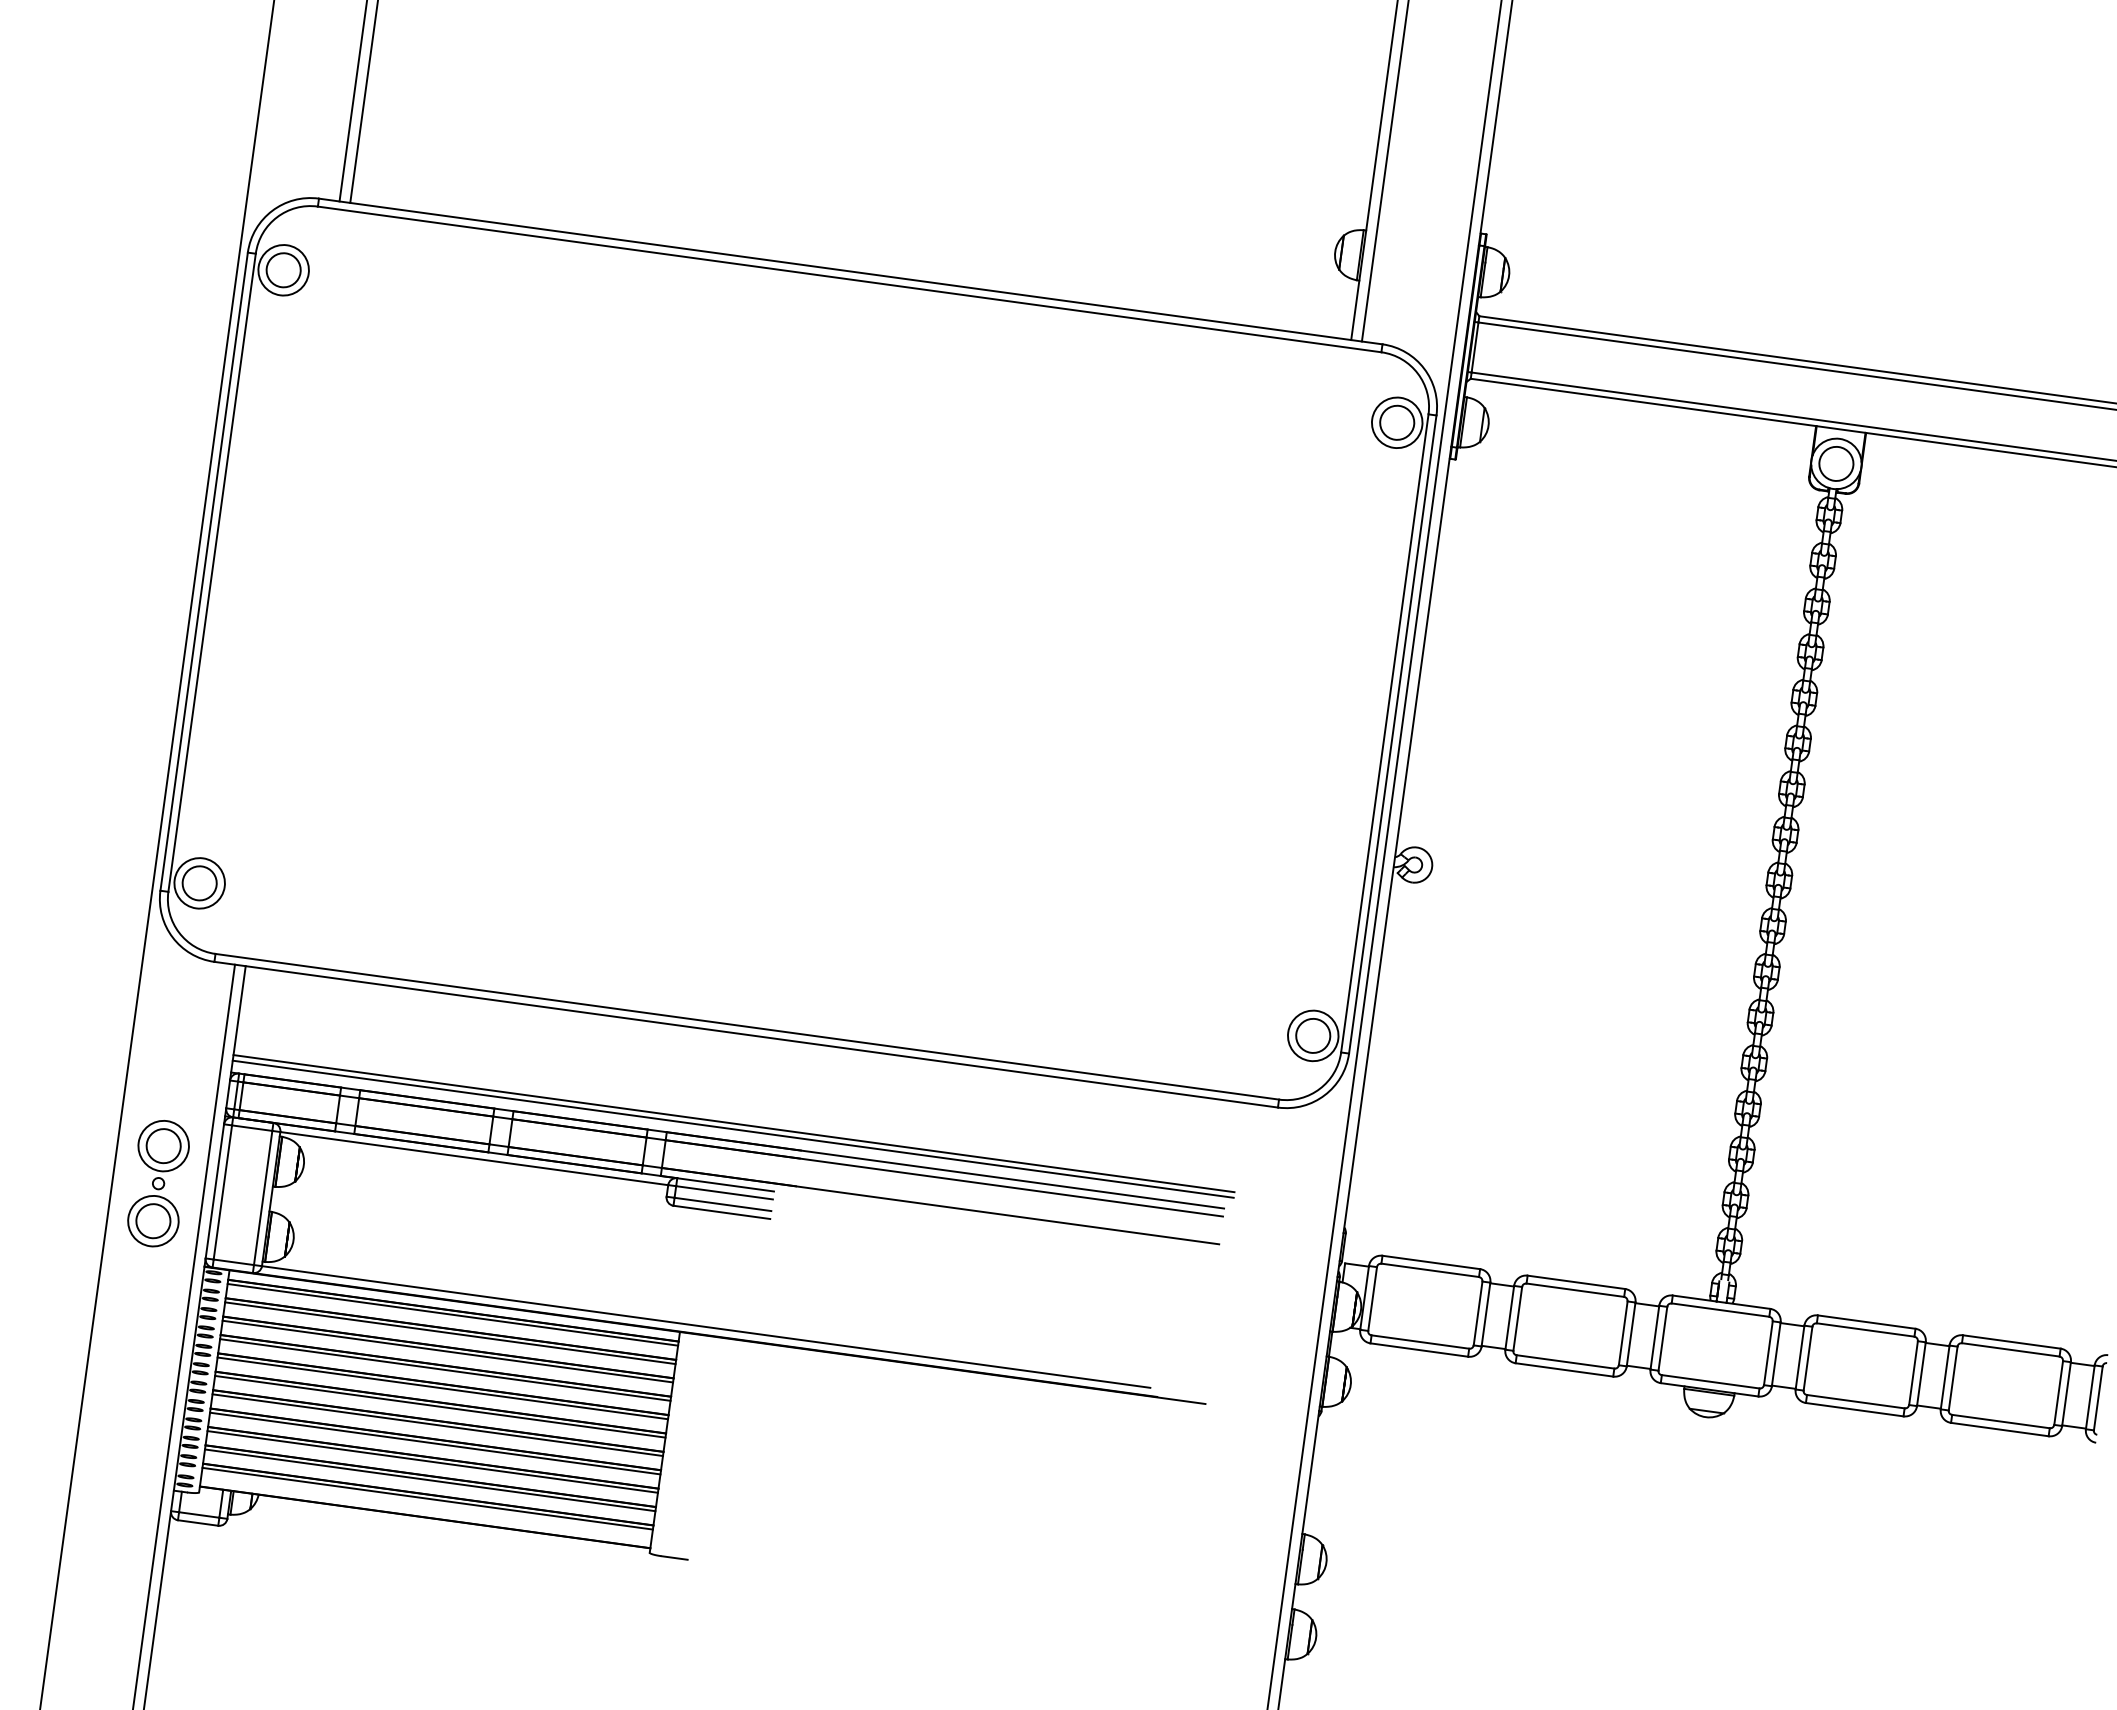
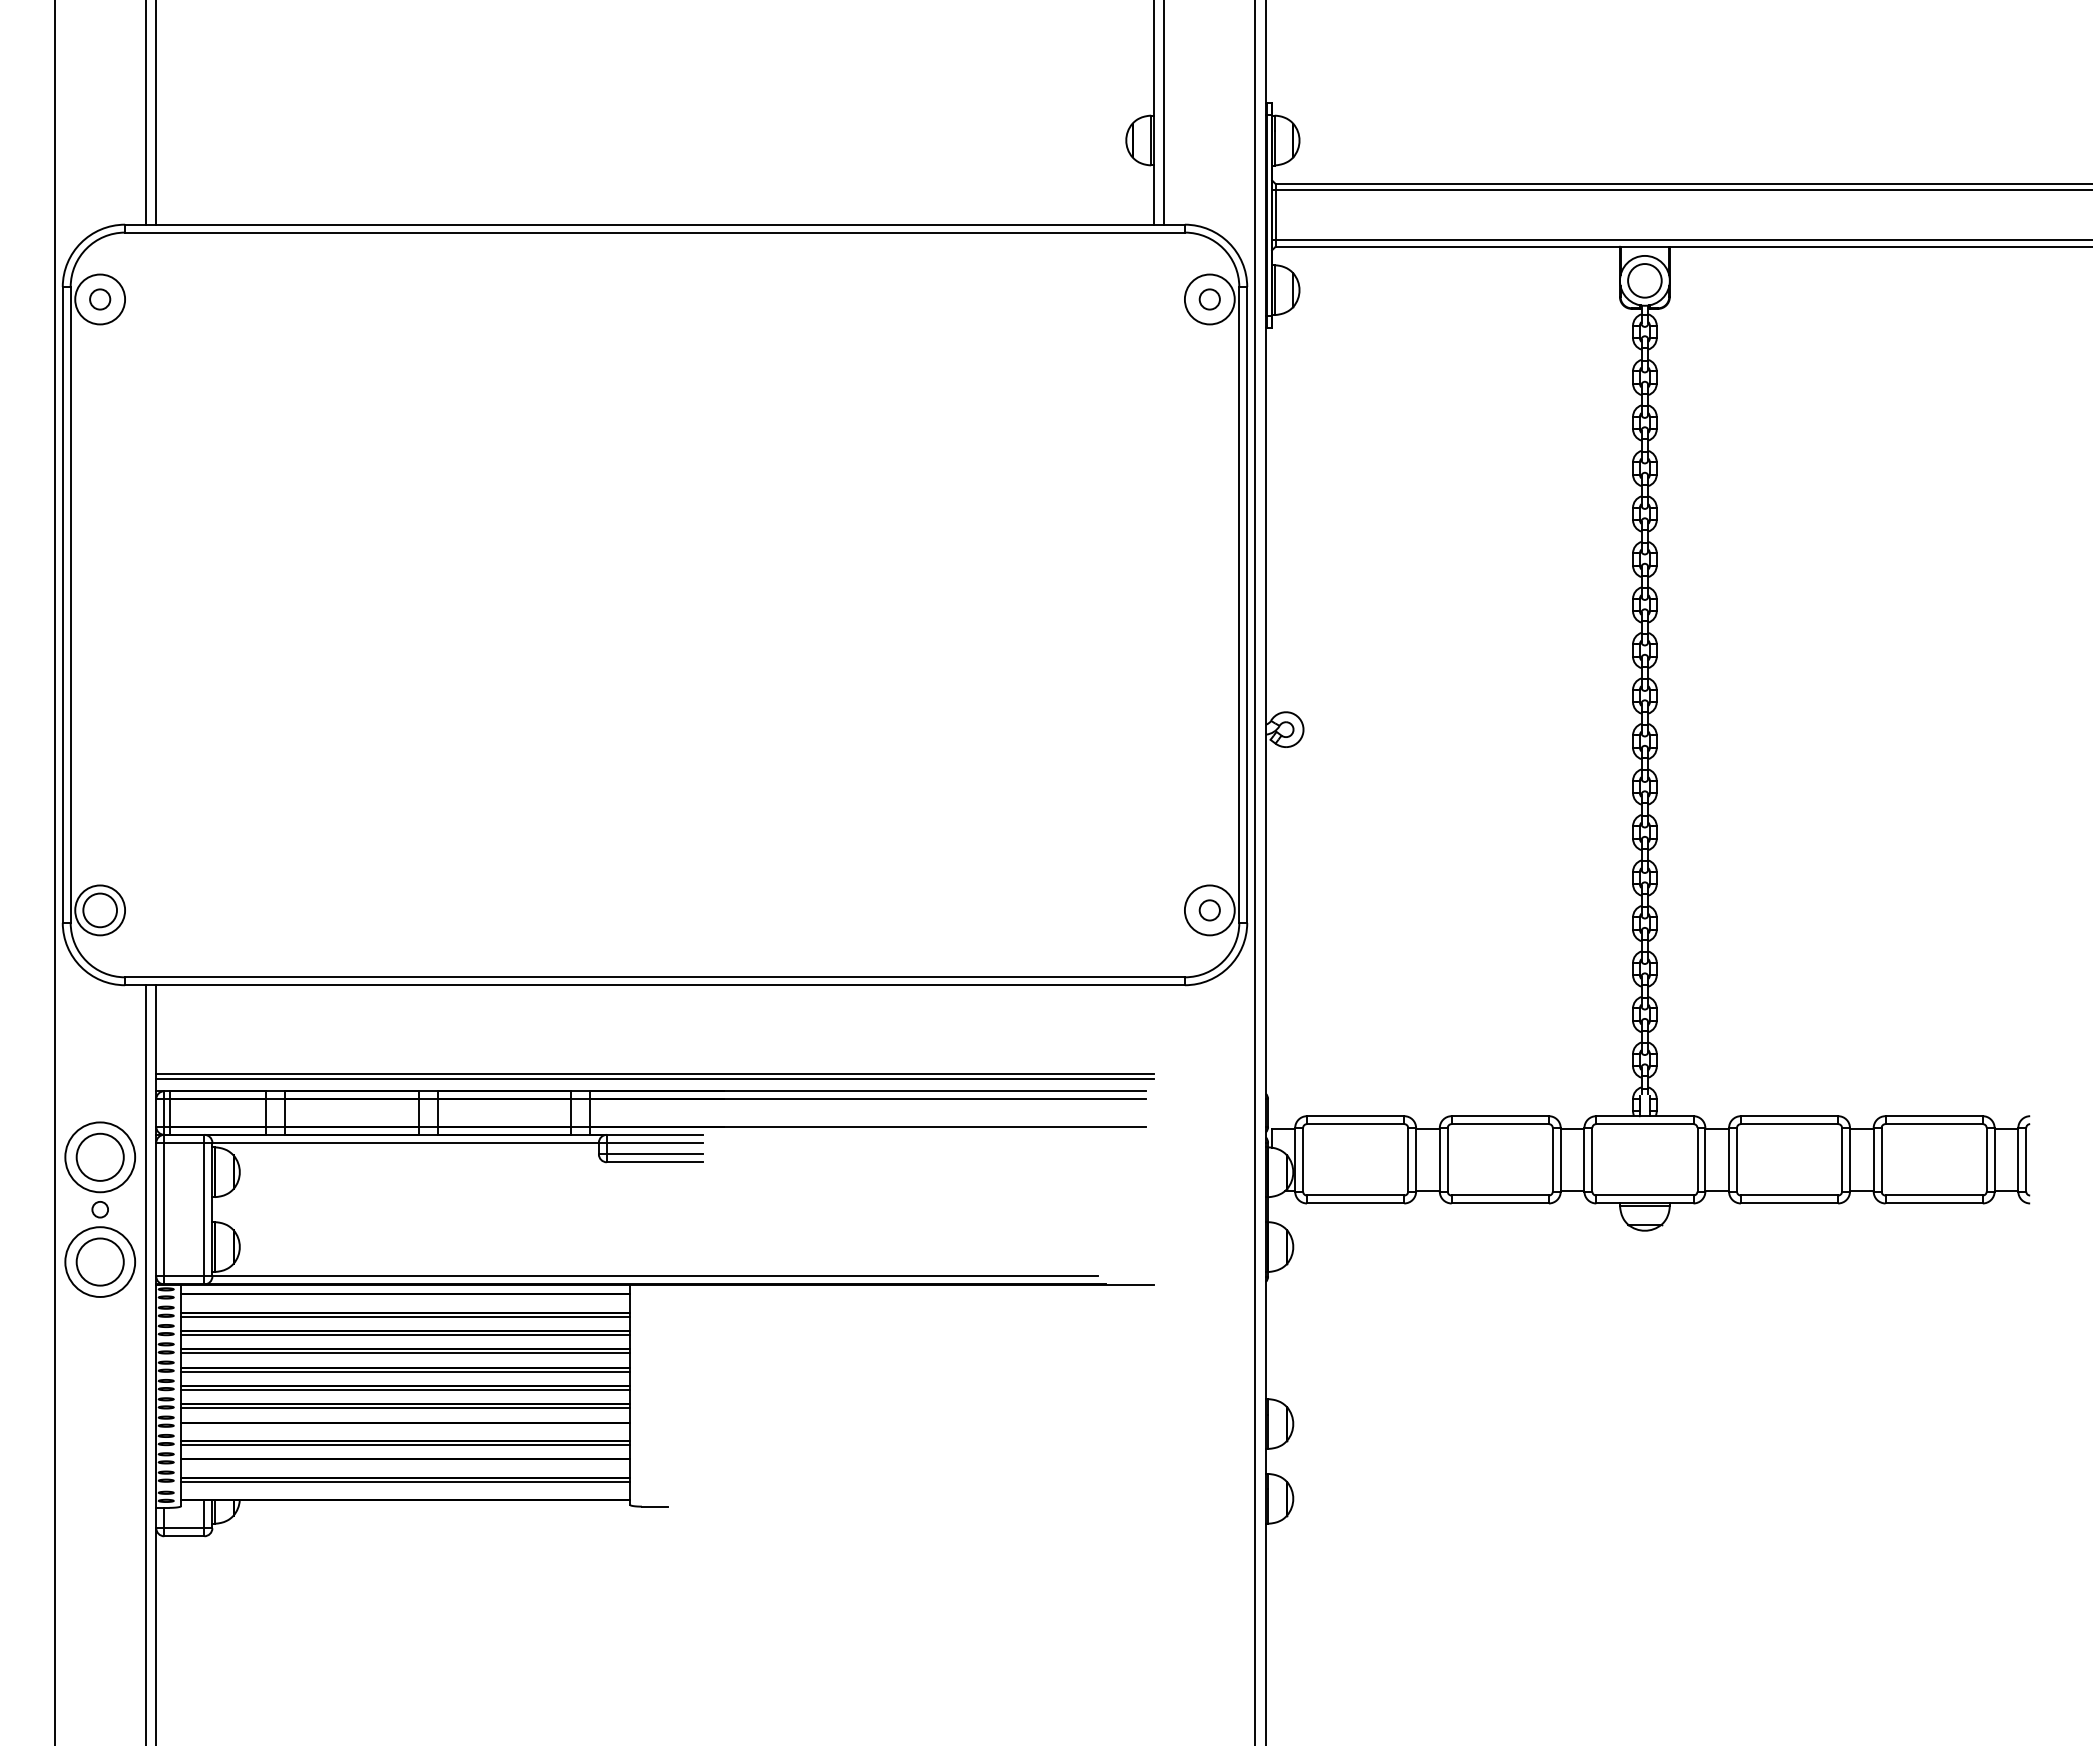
circle: (283, 270) -> (100, 299), size x0.6
circle: (1396, 422) -> (1209, 299), size x0.6
circle: (1312, 1035) -> (1209, 910), size x0.6
part: (157, 1183) -> (99, 1209), size x1.4
line: (452, 1314) -> (405, 1298), removed
line: (435, 1443) -> (405, 1426), removed
line: (430, 1480) -> (405, 1463), removed

